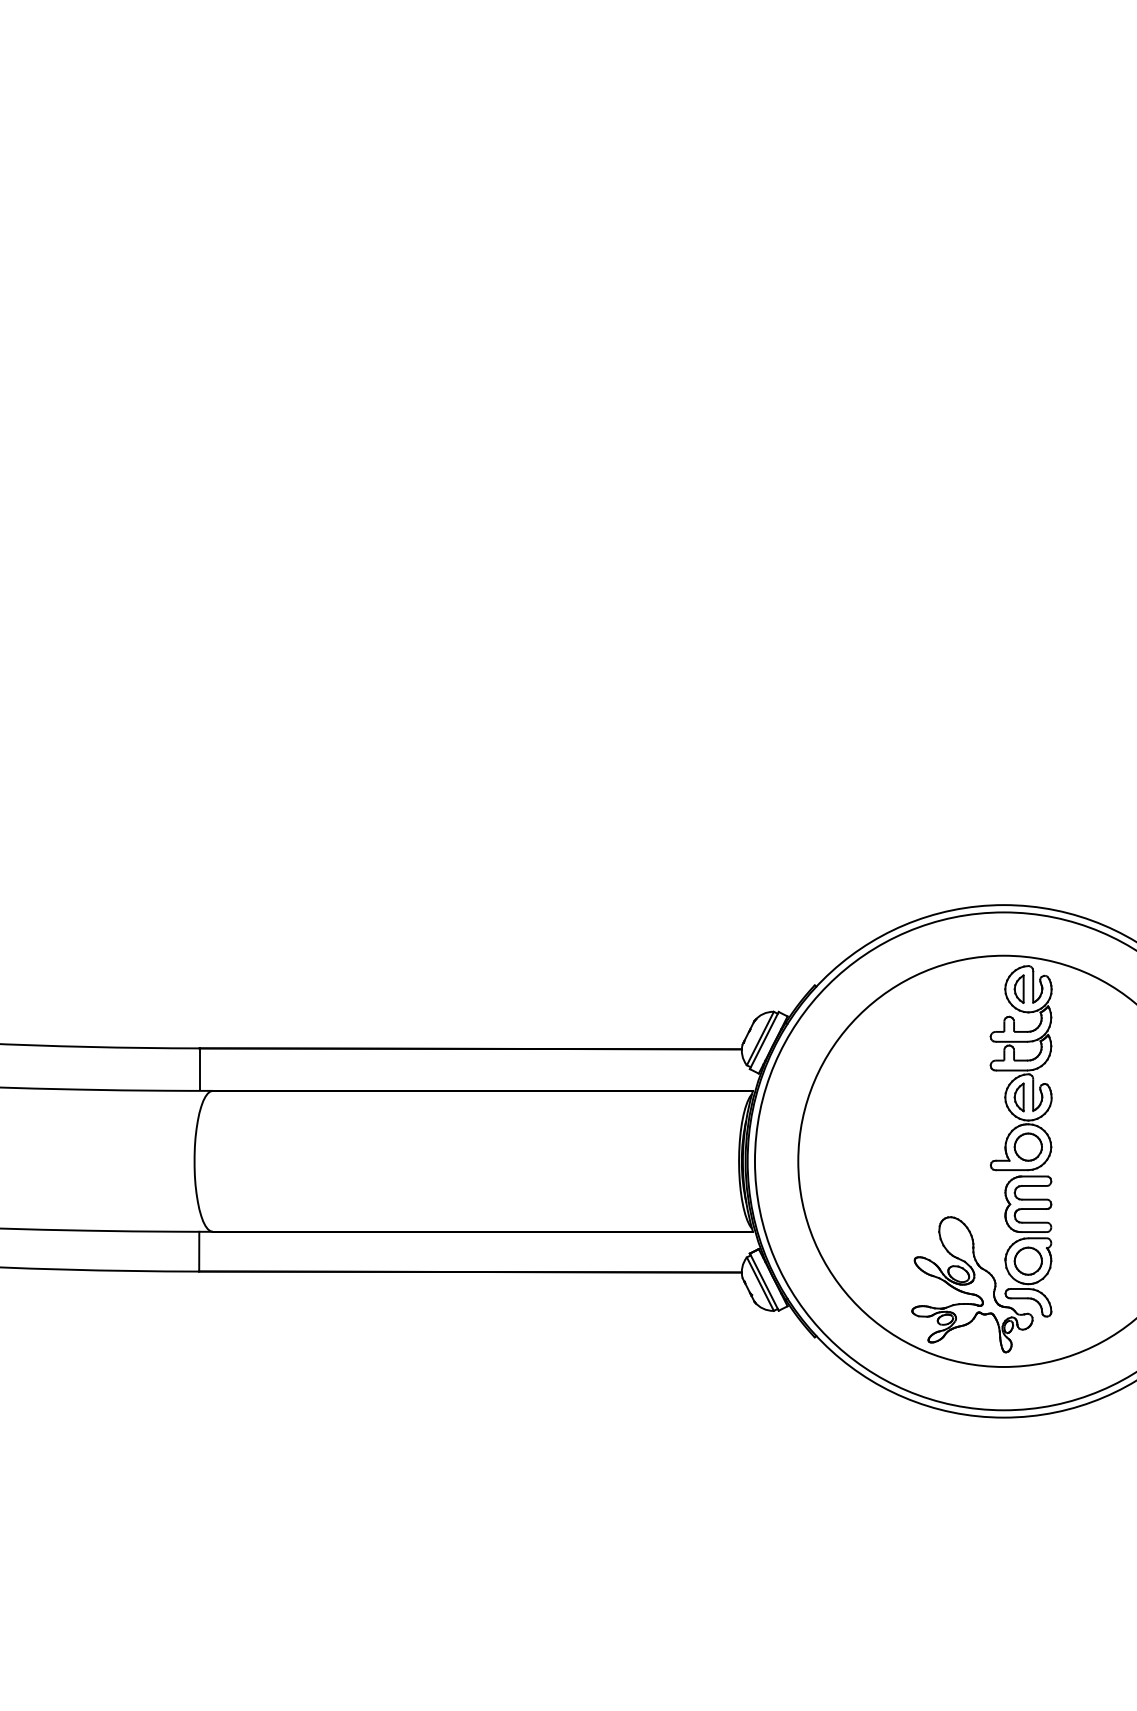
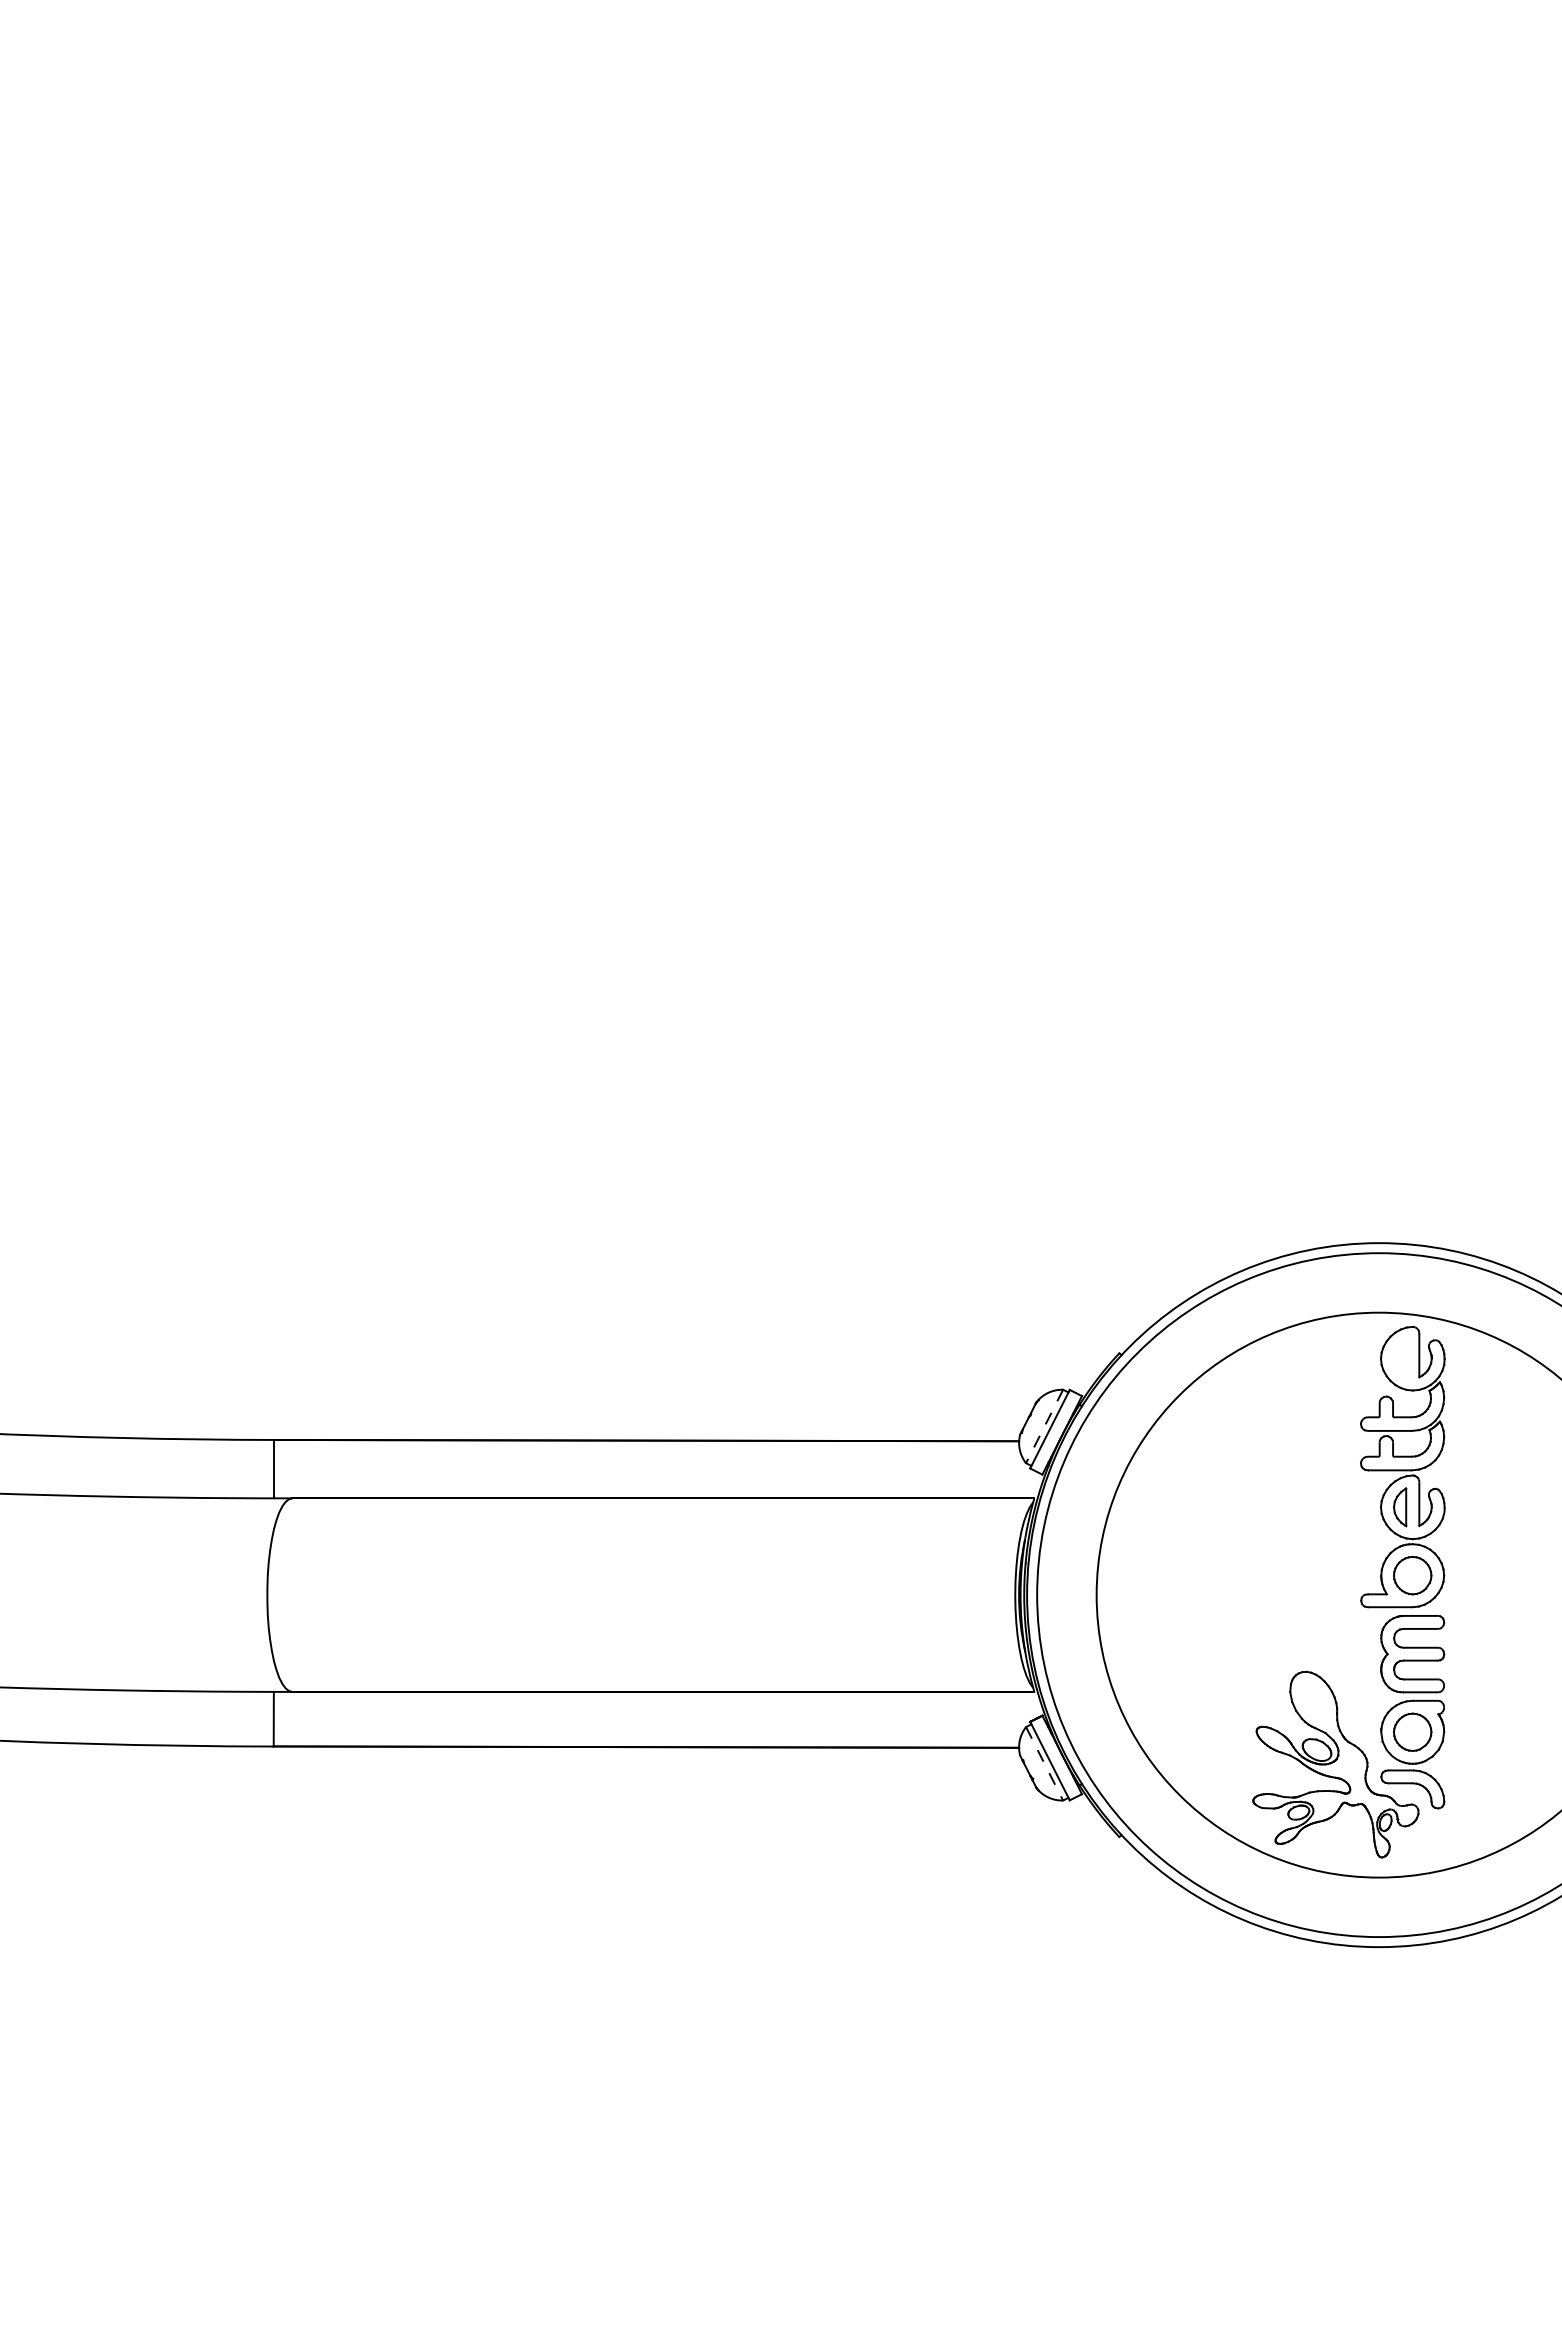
part: (1019, 989) -> (1400, 1358), removed
line: (760, 1038) -> (1044, 1426), solid -> dashed
line: (760, 1284) -> (1044, 1764), solid -> dashed

